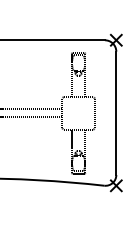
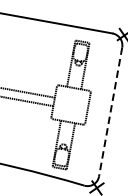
line: (116, 113) -> (110, 112), solid -> dashed

